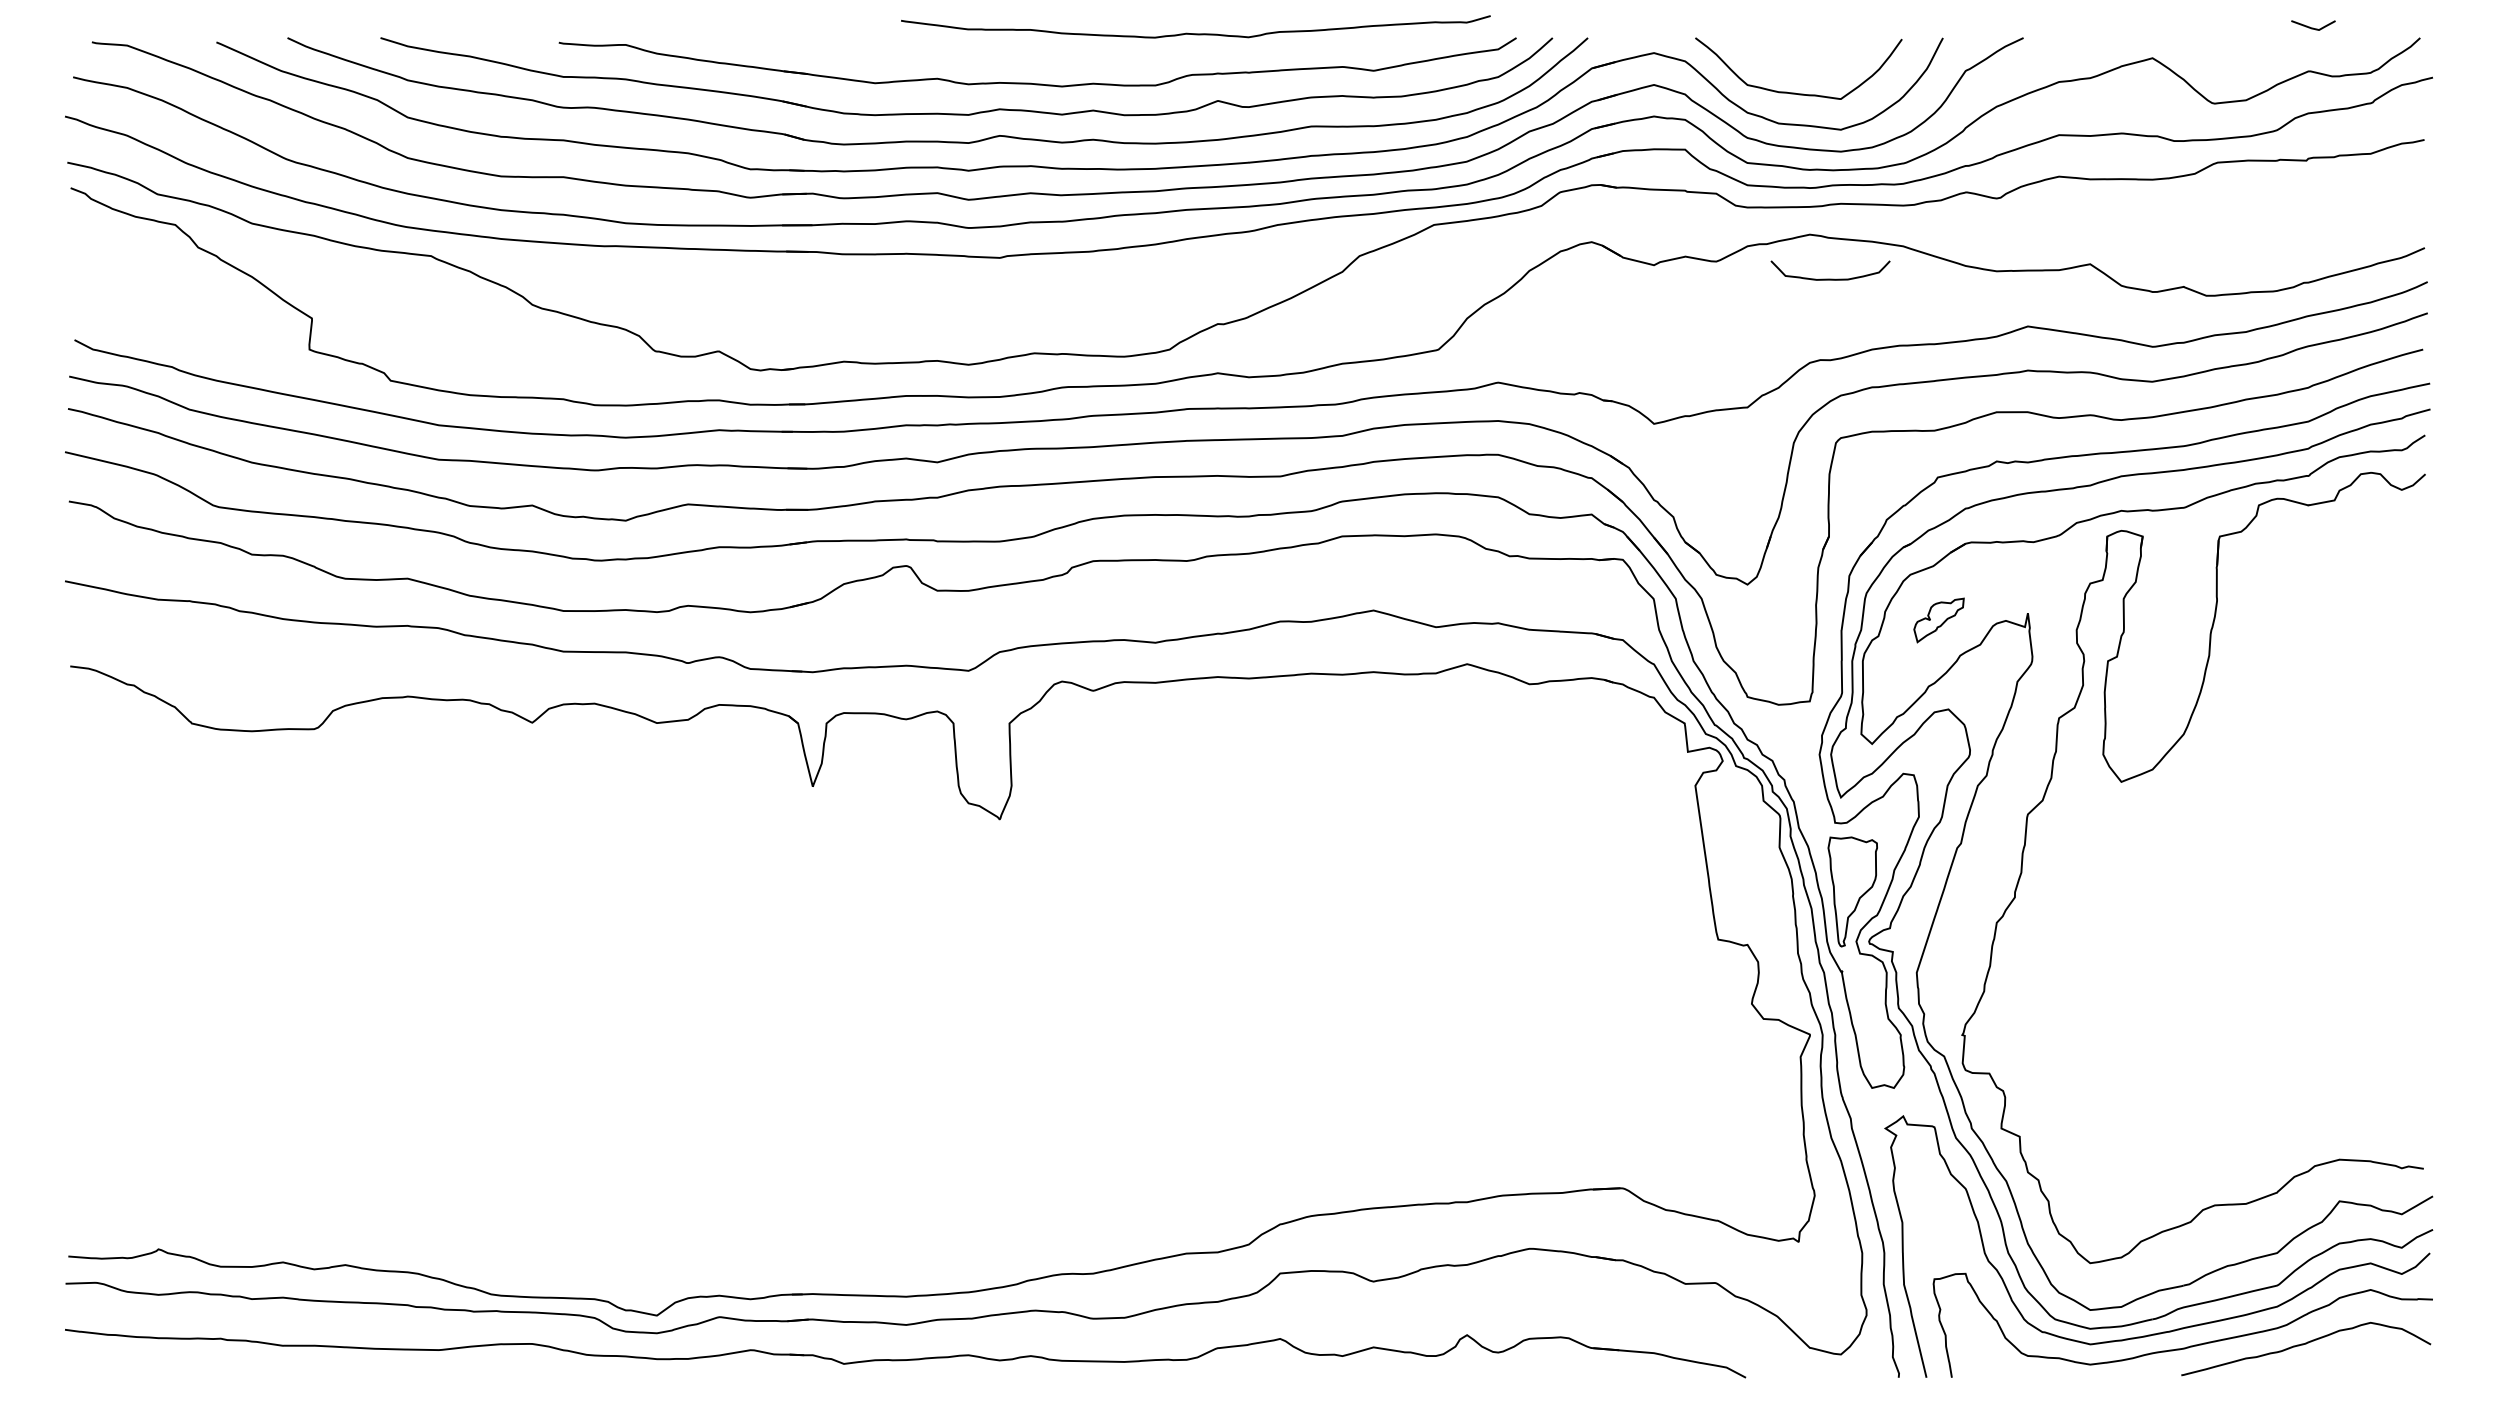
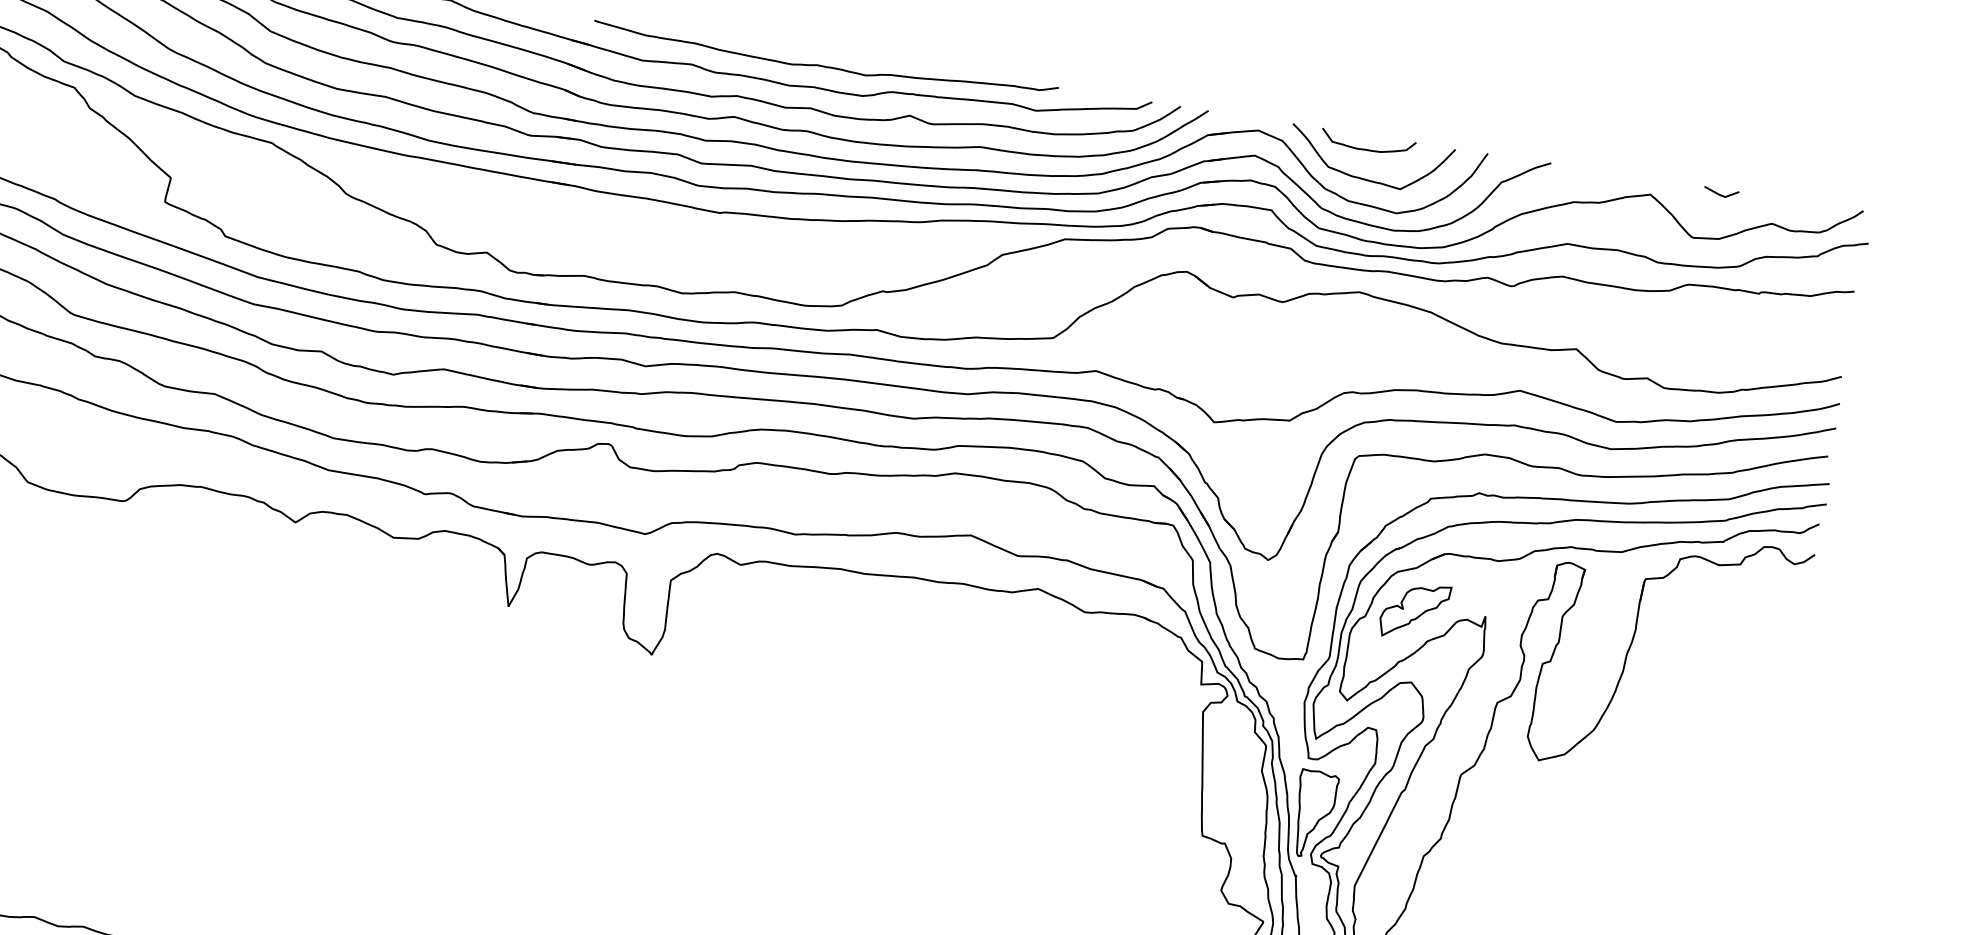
line: (2313, 27) -> (1721, 194), moved
curve: (1195, 33) -> (824, 66), moved
curve: (1830, 278) -> (1367, 149), moved
part: (1938, 620) -> (1414, 611), size x1.67

